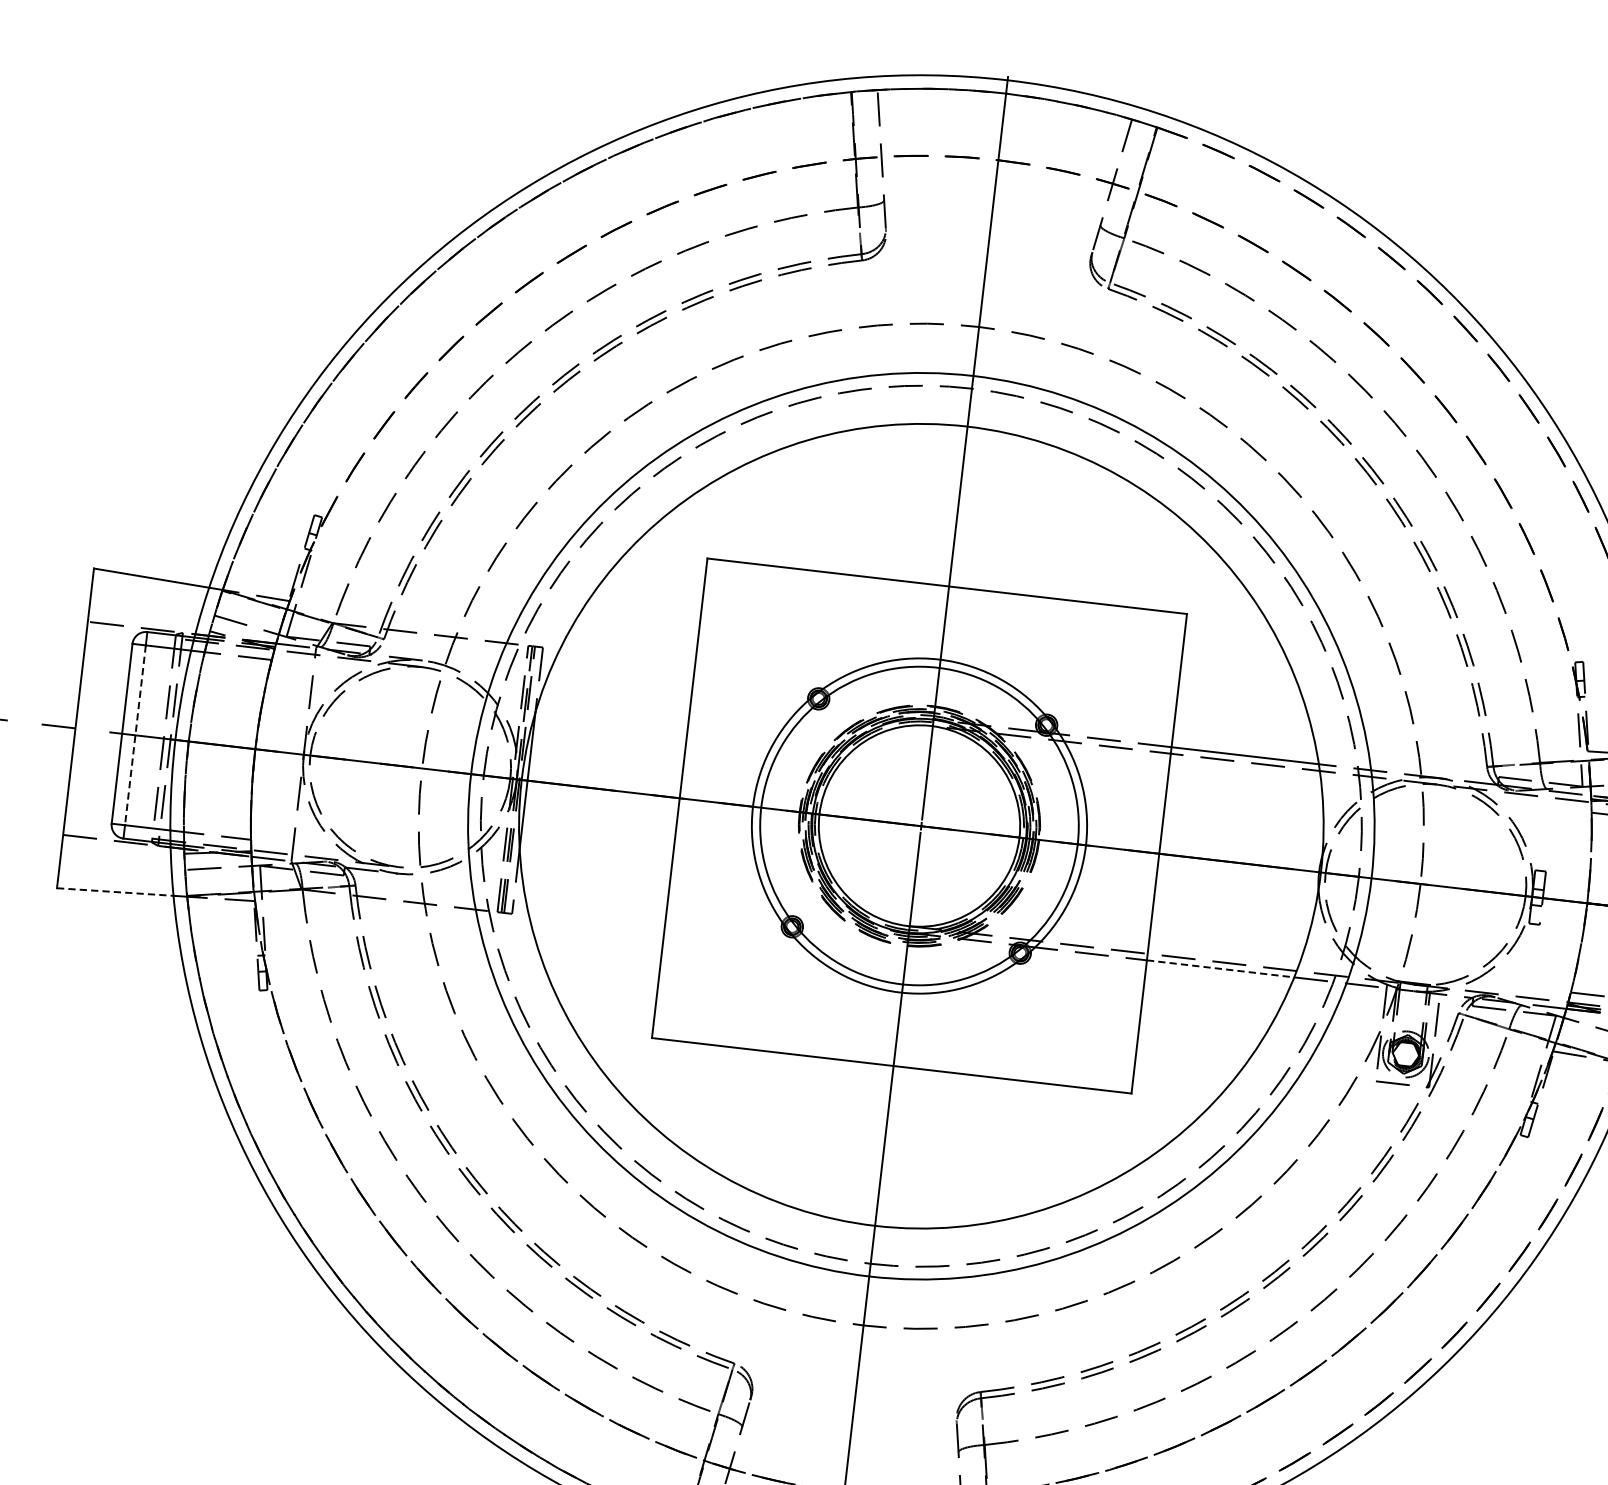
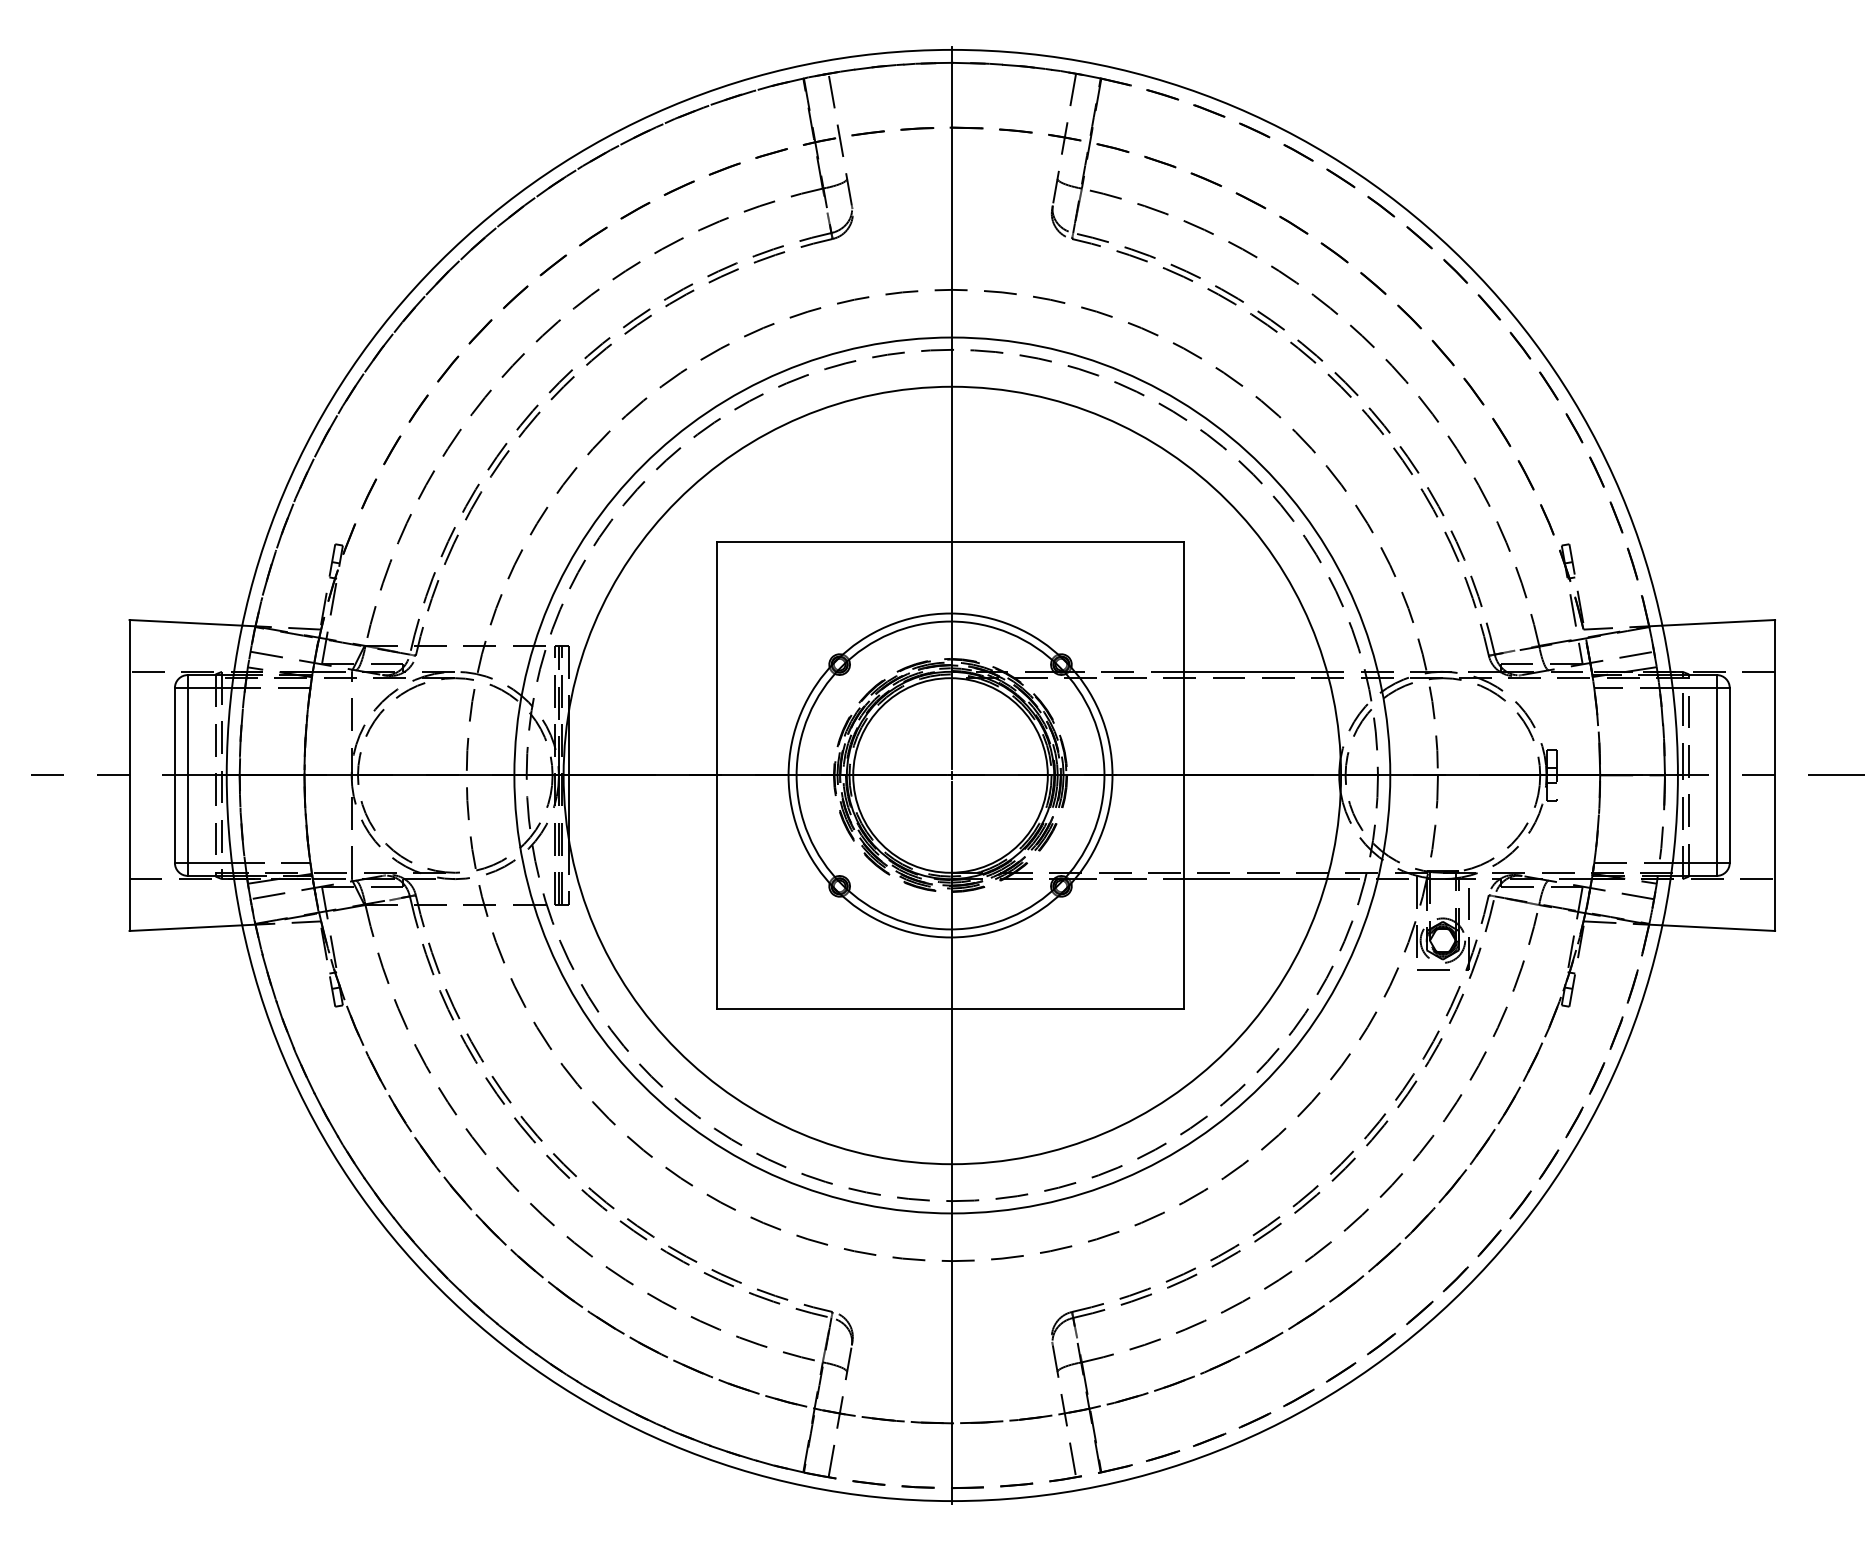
line: (135, 735) -> (187, 775), dashed -> solid
line: (115, 892) -> (186, 928), dashed -> solid
line: (1220, 969) -> (1255, 879), dashed -> solid

